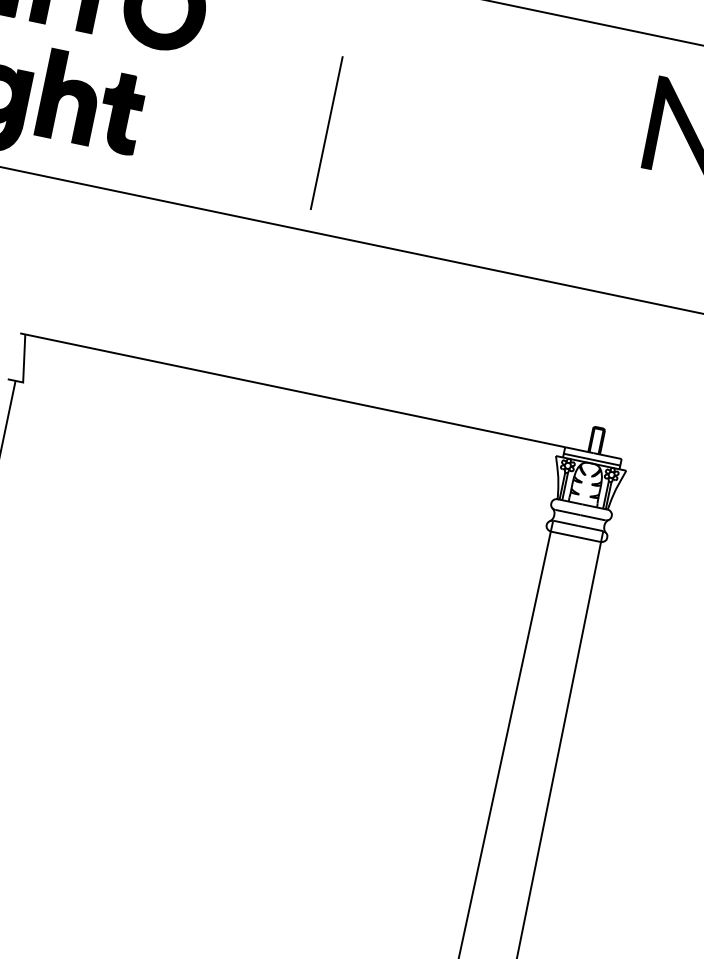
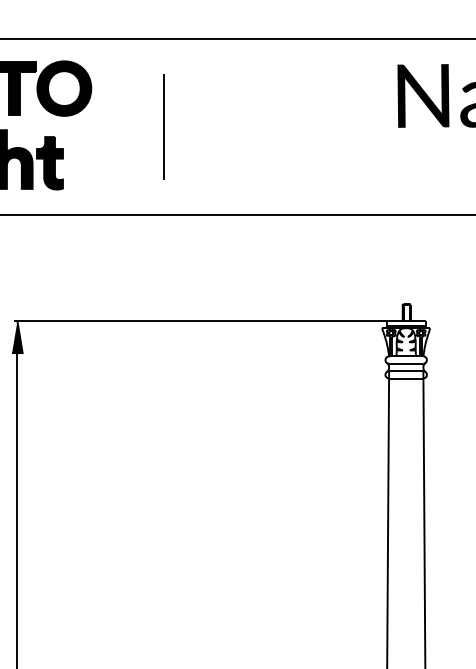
line: (326, 132) -> (163, 126), moved
fill: (20, 358) -> (17, 337), added

